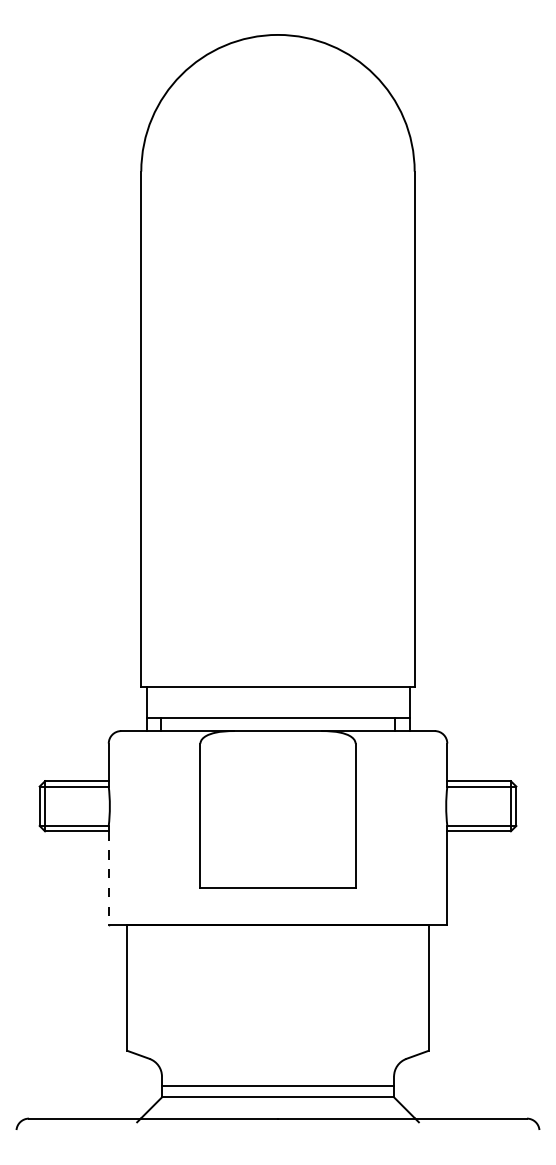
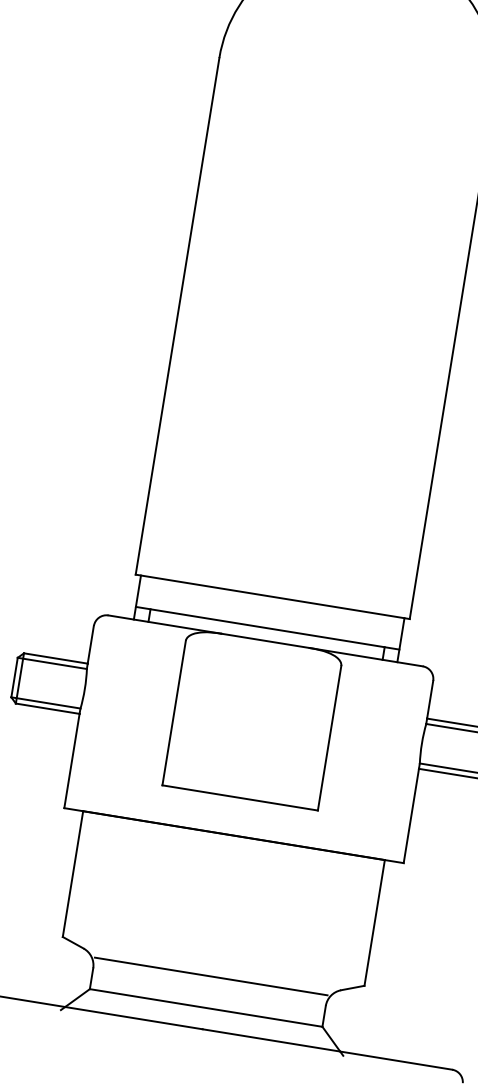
line: (108, 878) -> (71, 761), dashed -> solid
line: (278, 1085) -> (211, 976), moved

